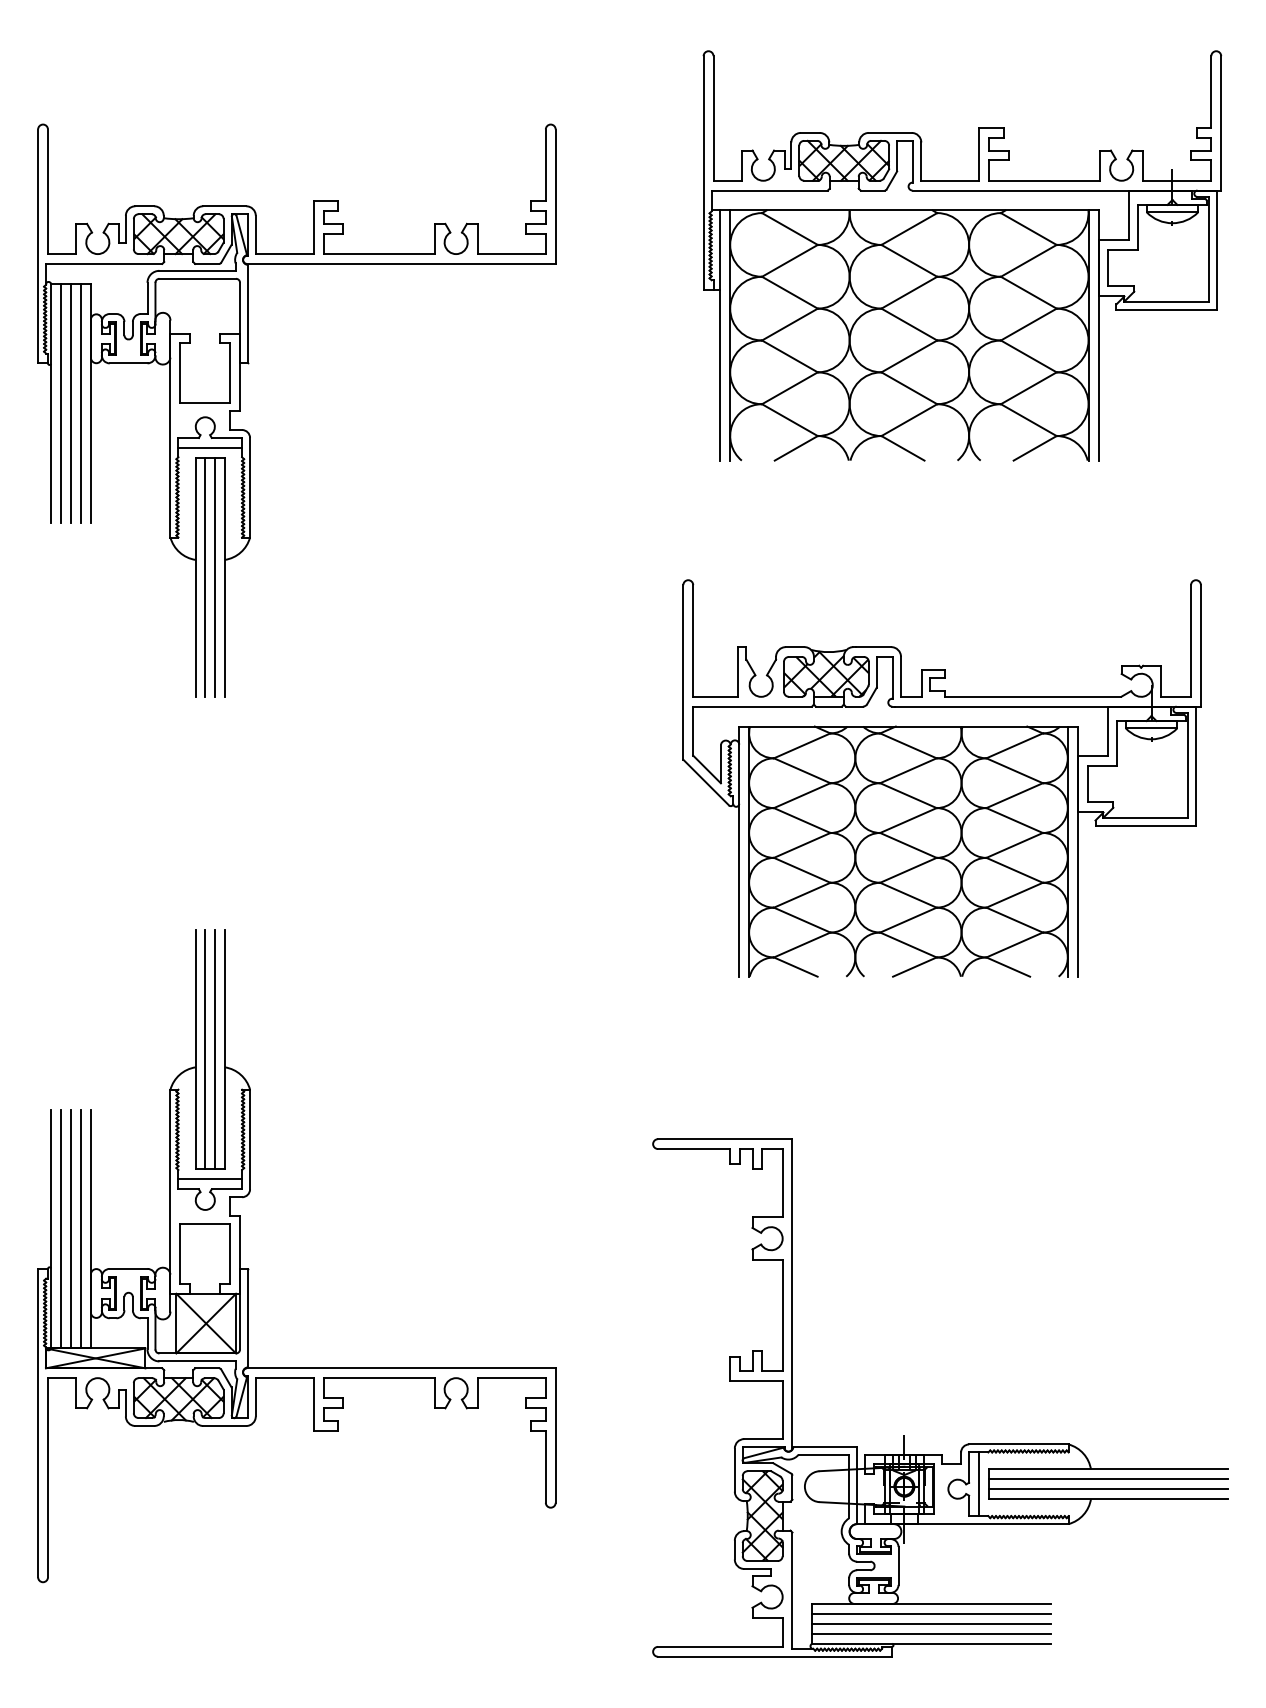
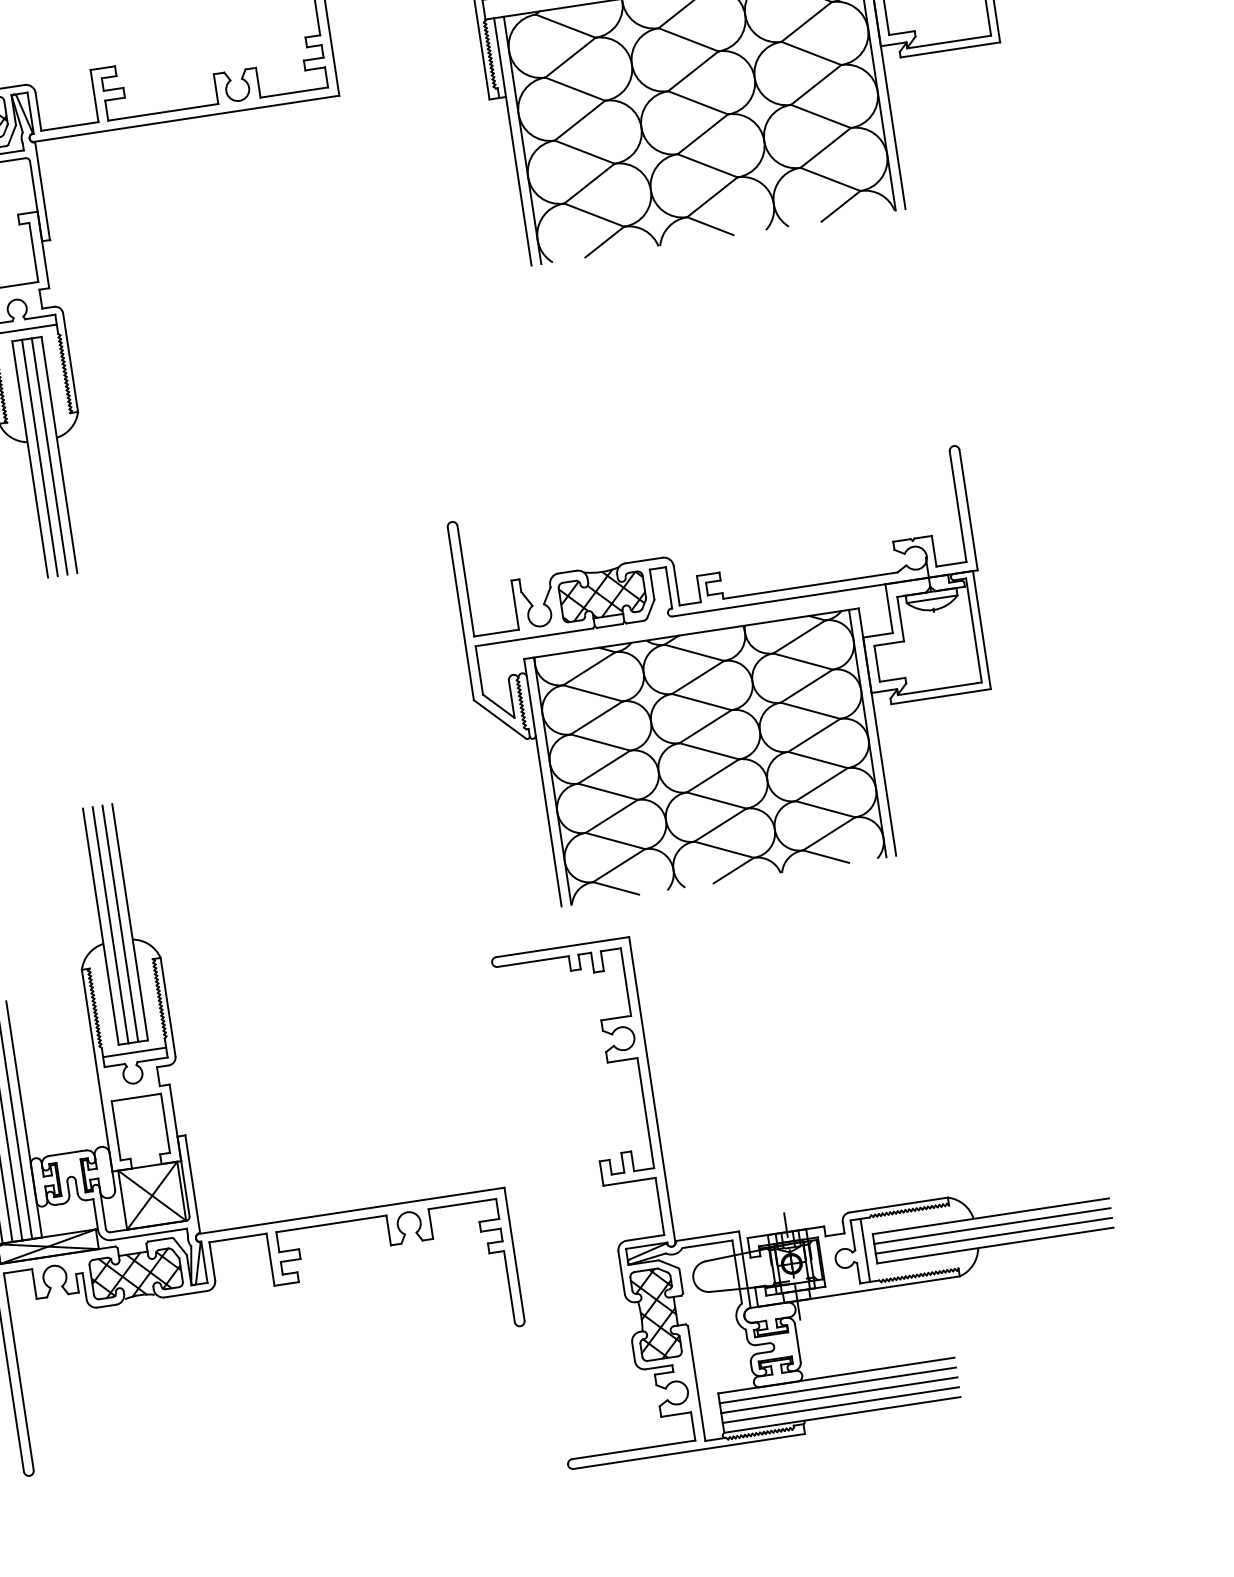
part: (941, 778) -> (731, 680), moved
part: (904, 1435) -> (784, 1213), moved

